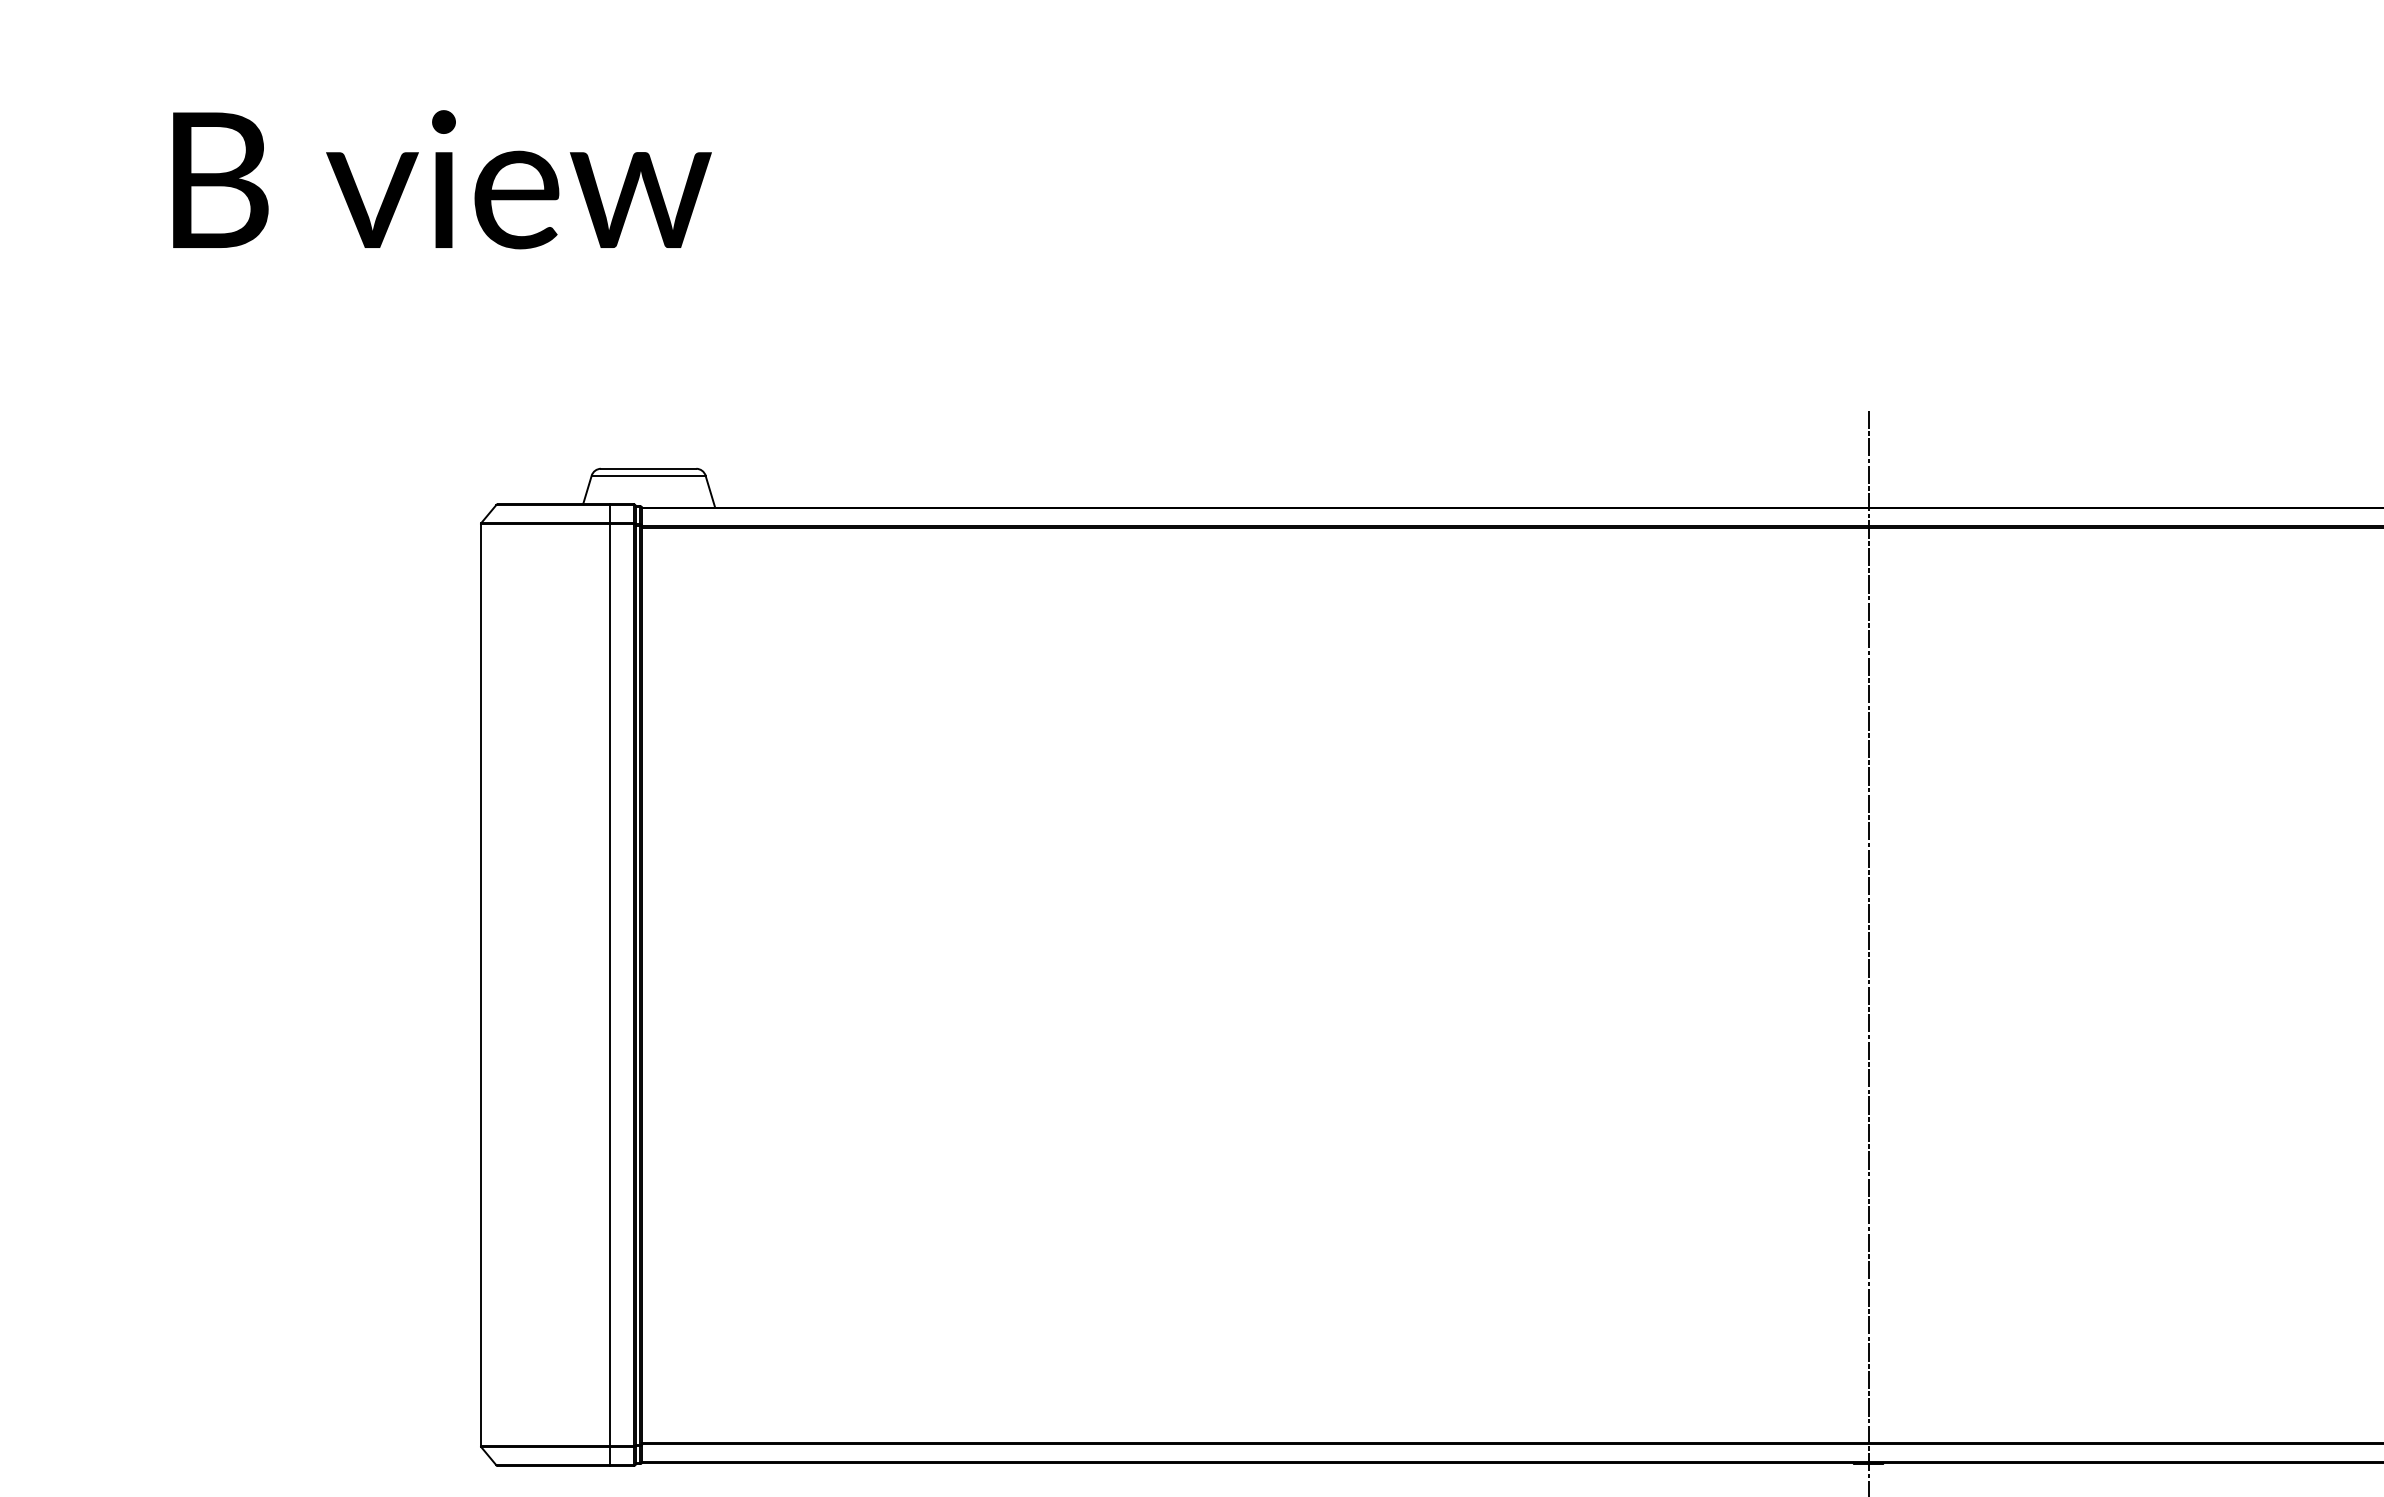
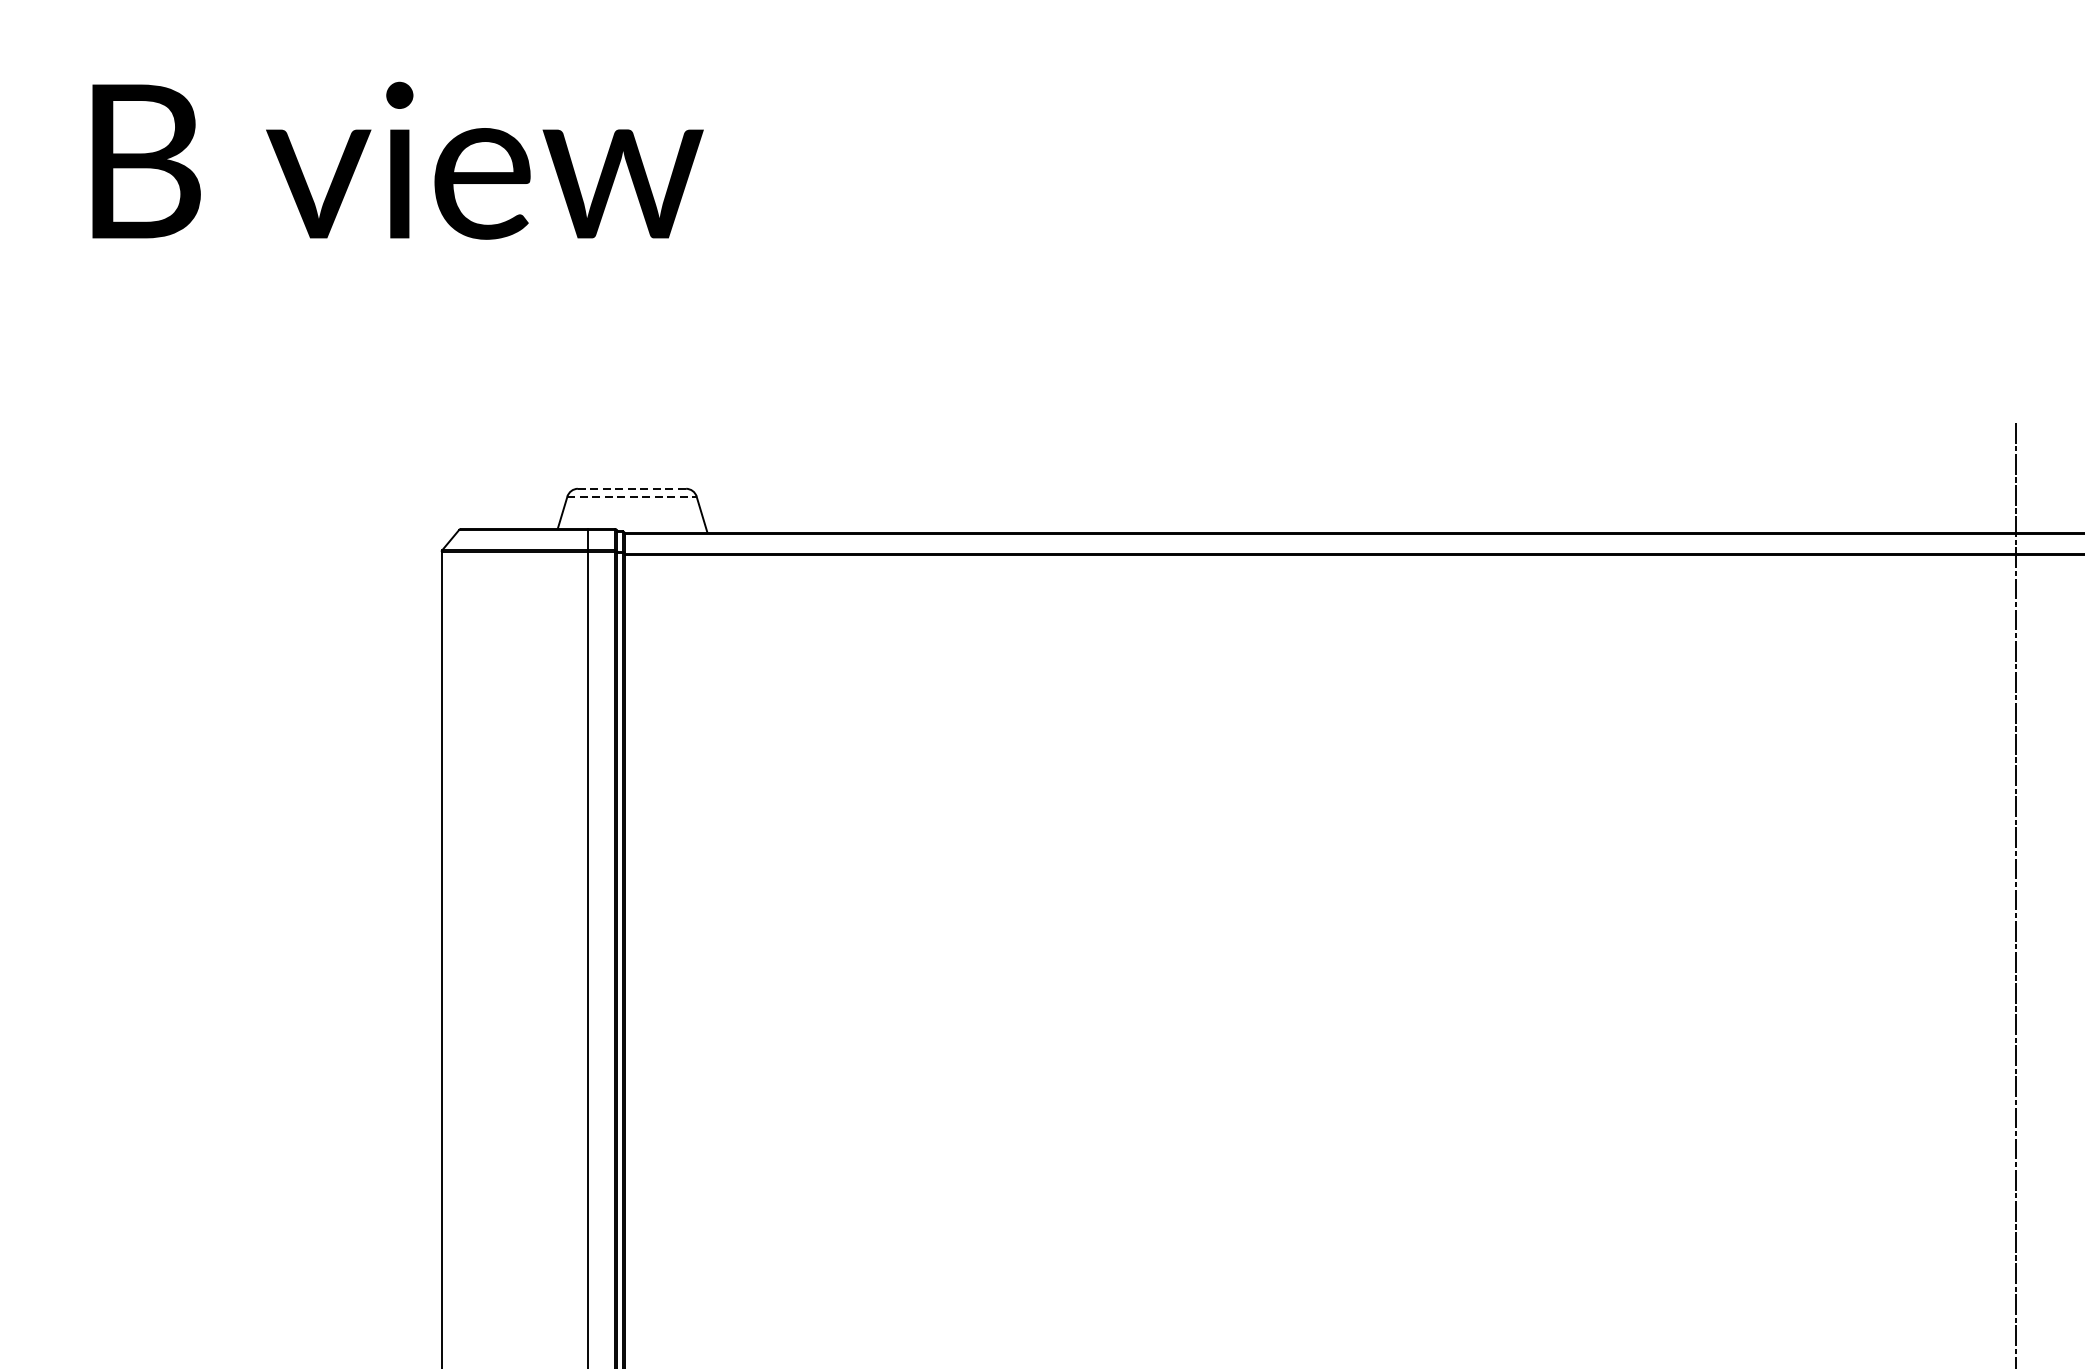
line: (648, 468) -> (631, 488), solid -> dashed
line: (648, 475) -> (631, 496), solid -> dashed

